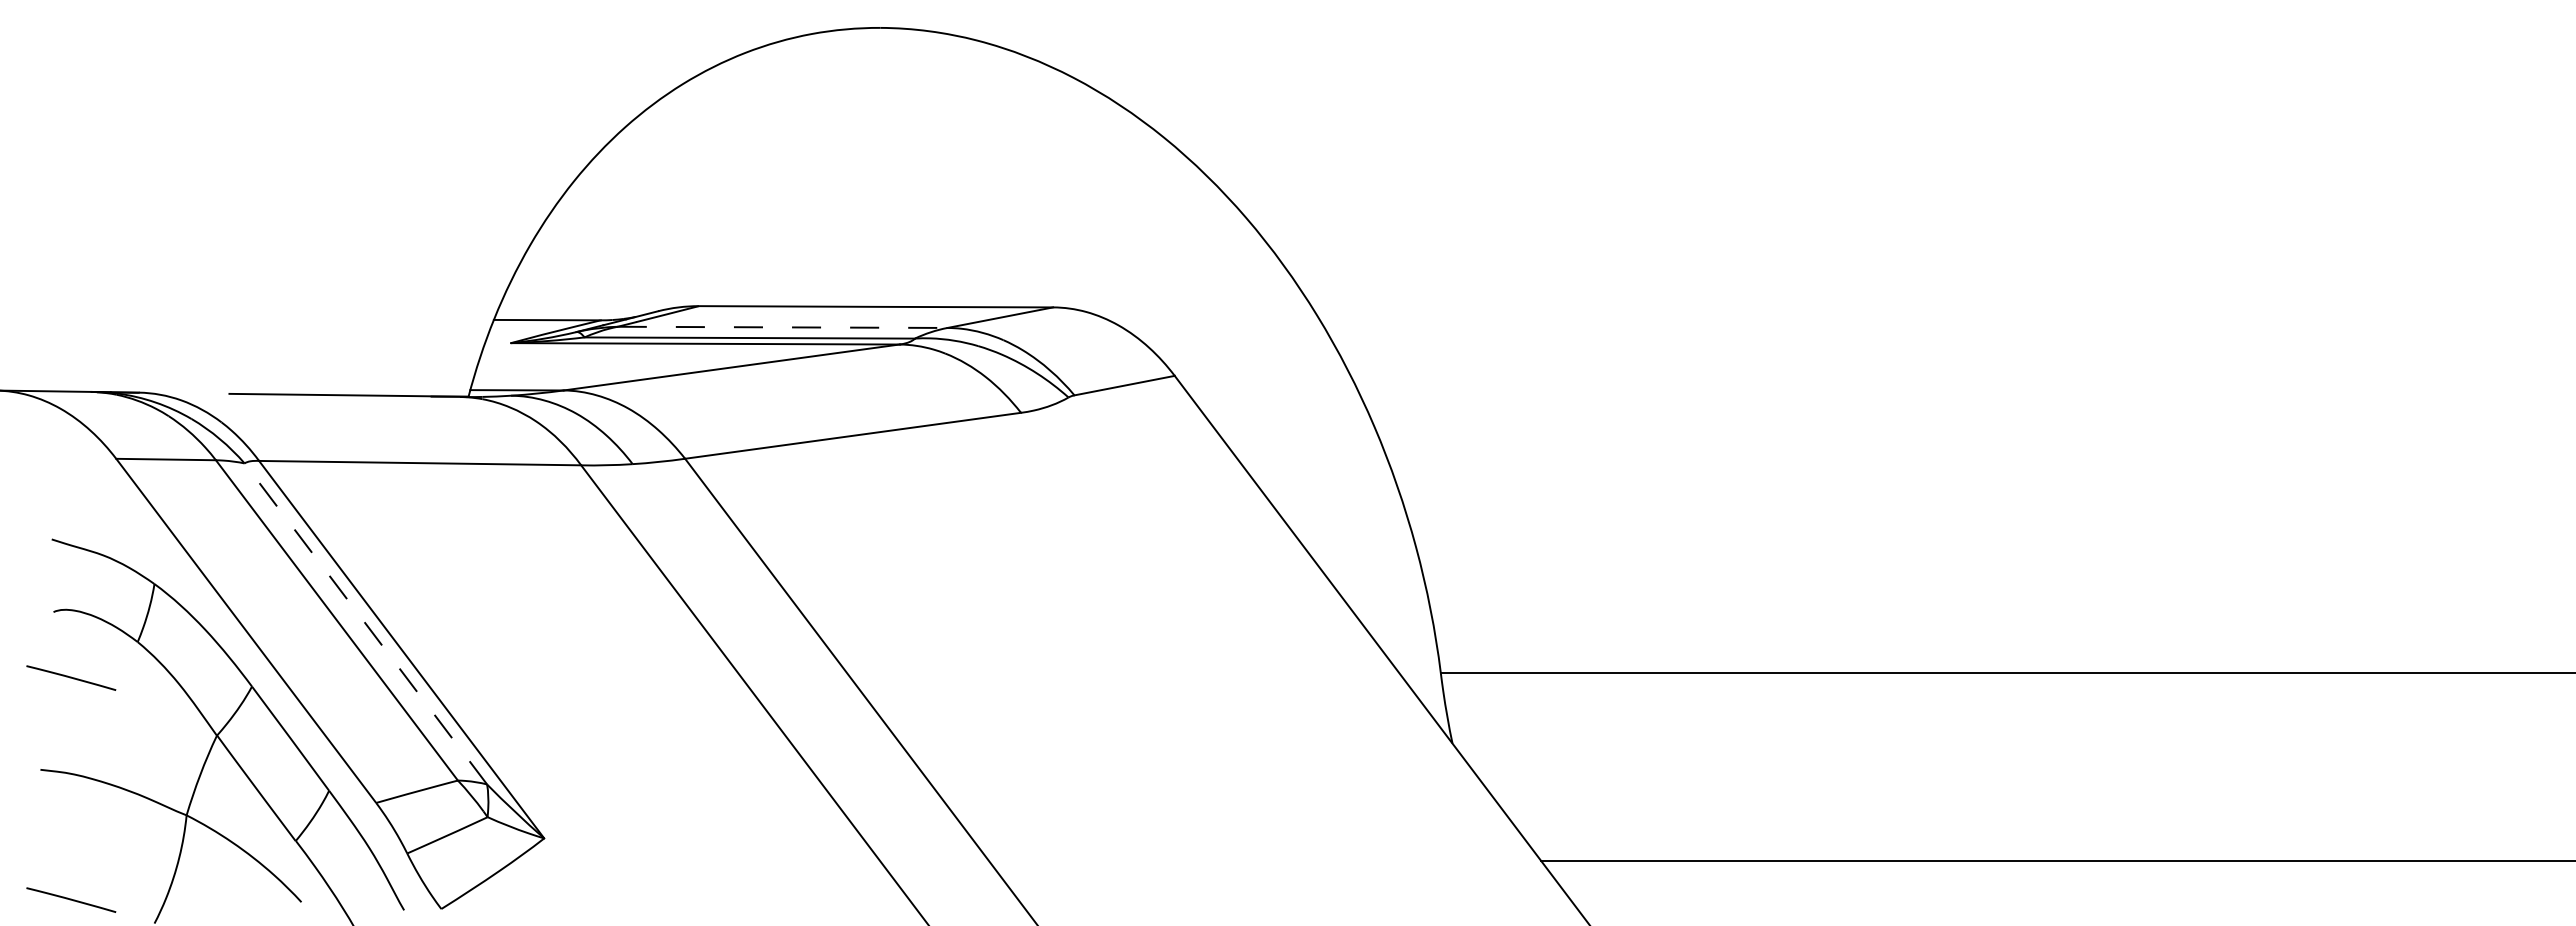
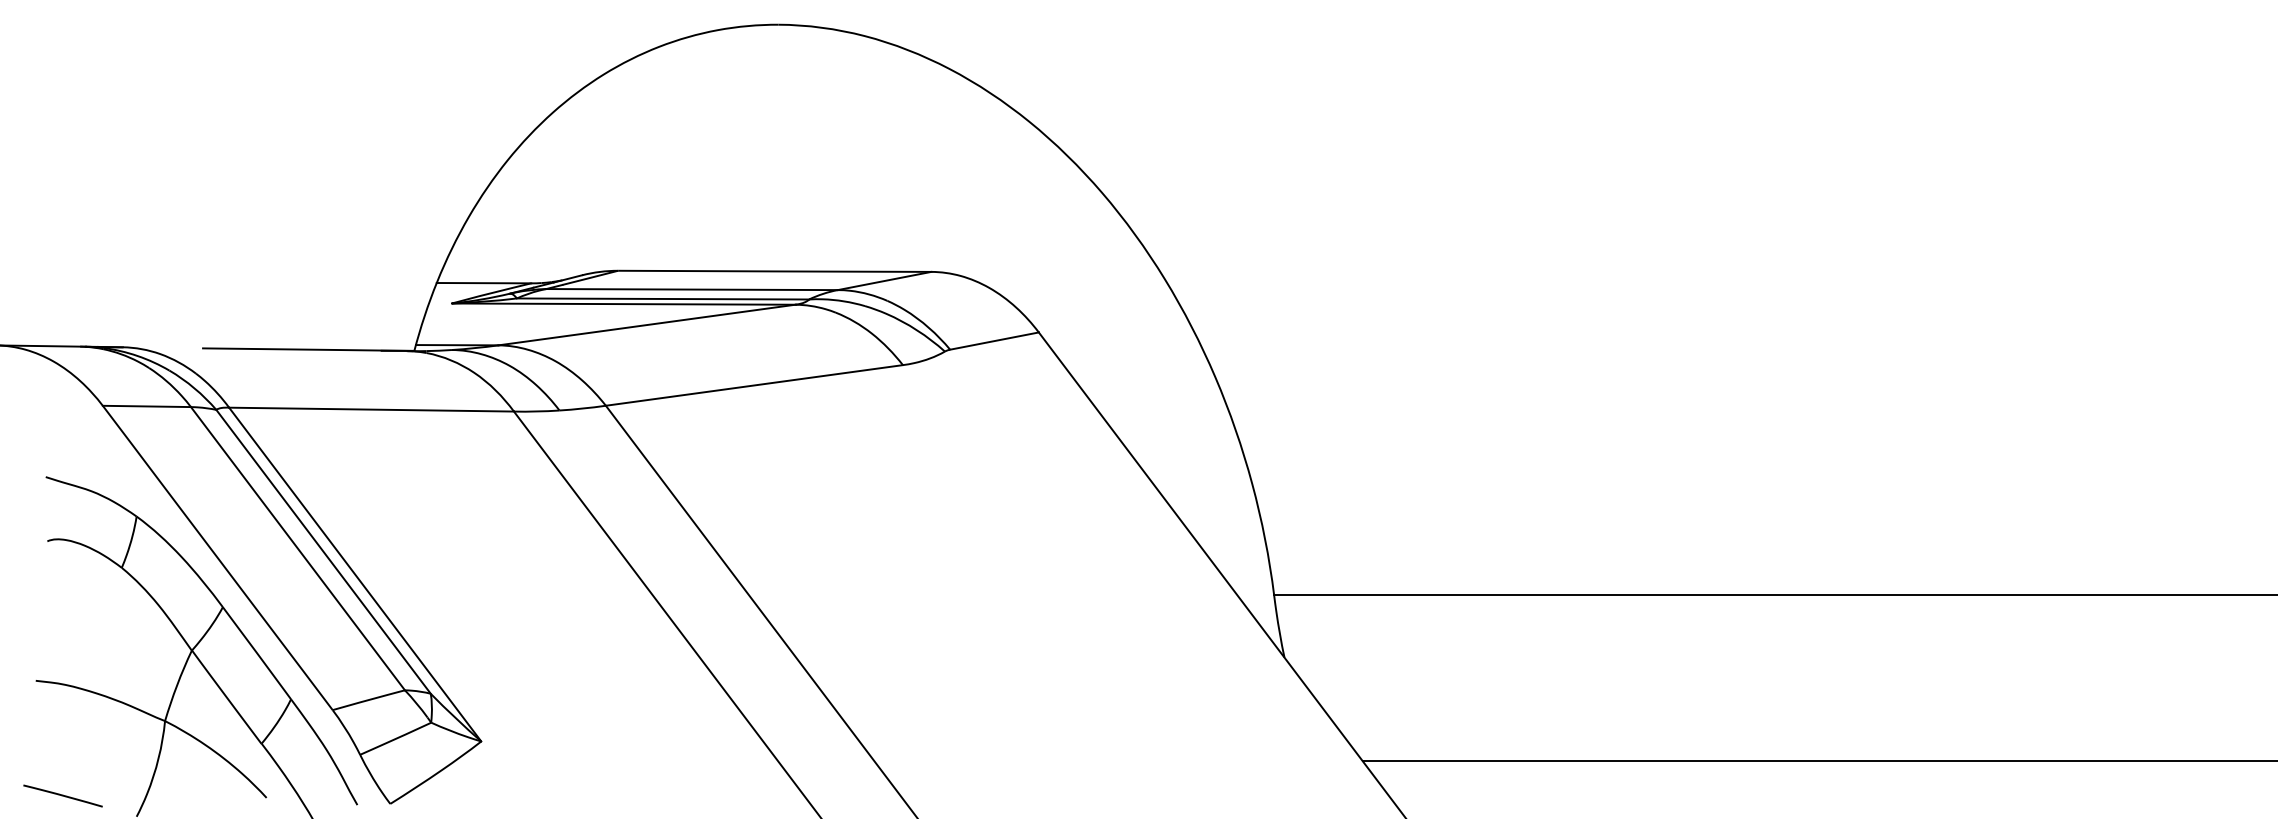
line: (782, 327) -> (691, 289), dashed -> solid
line: (365, 623) -> (323, 551), dashed -> solid
line: (71, 677) -> (63, 599), removed

